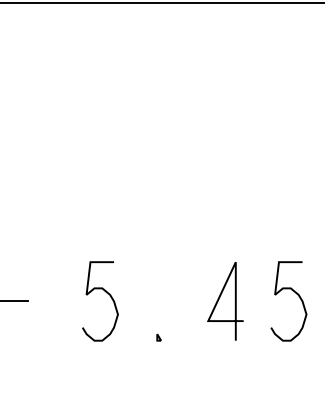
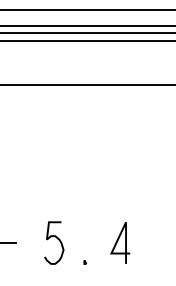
curve: (295, 294) -> (157, 239), removed

